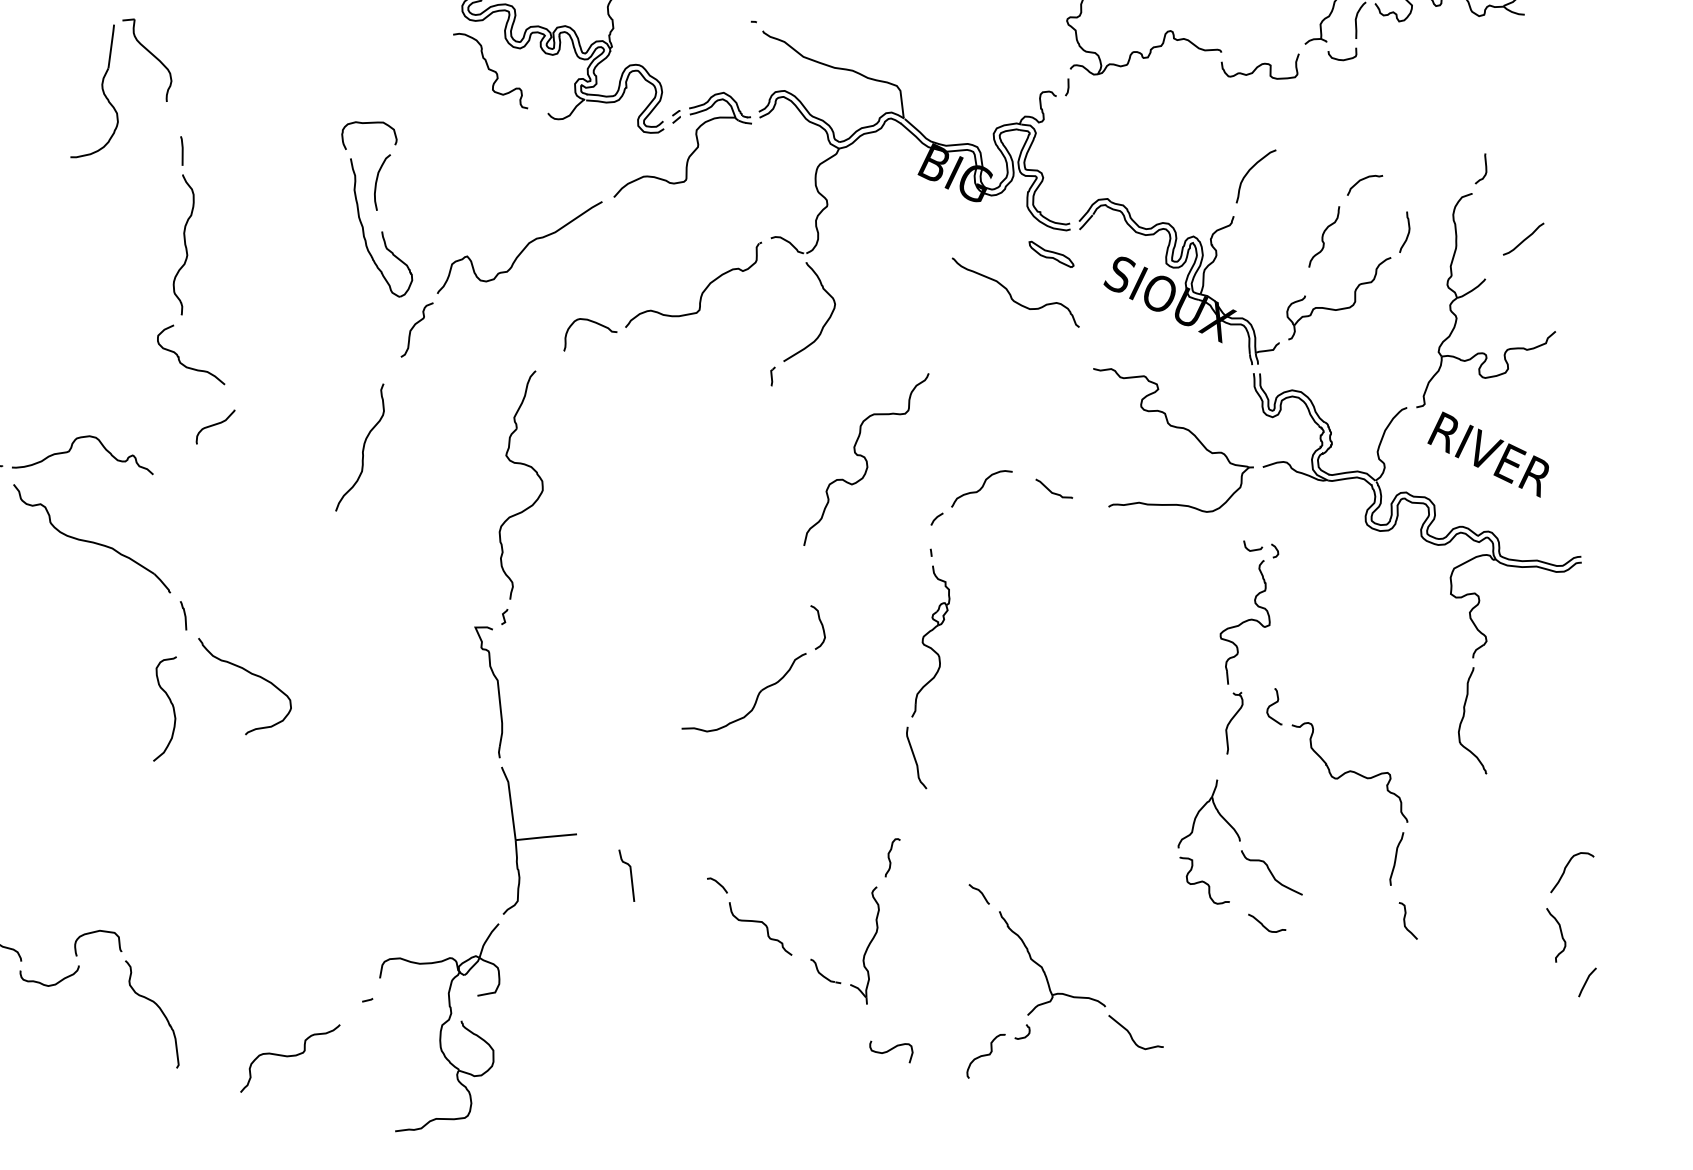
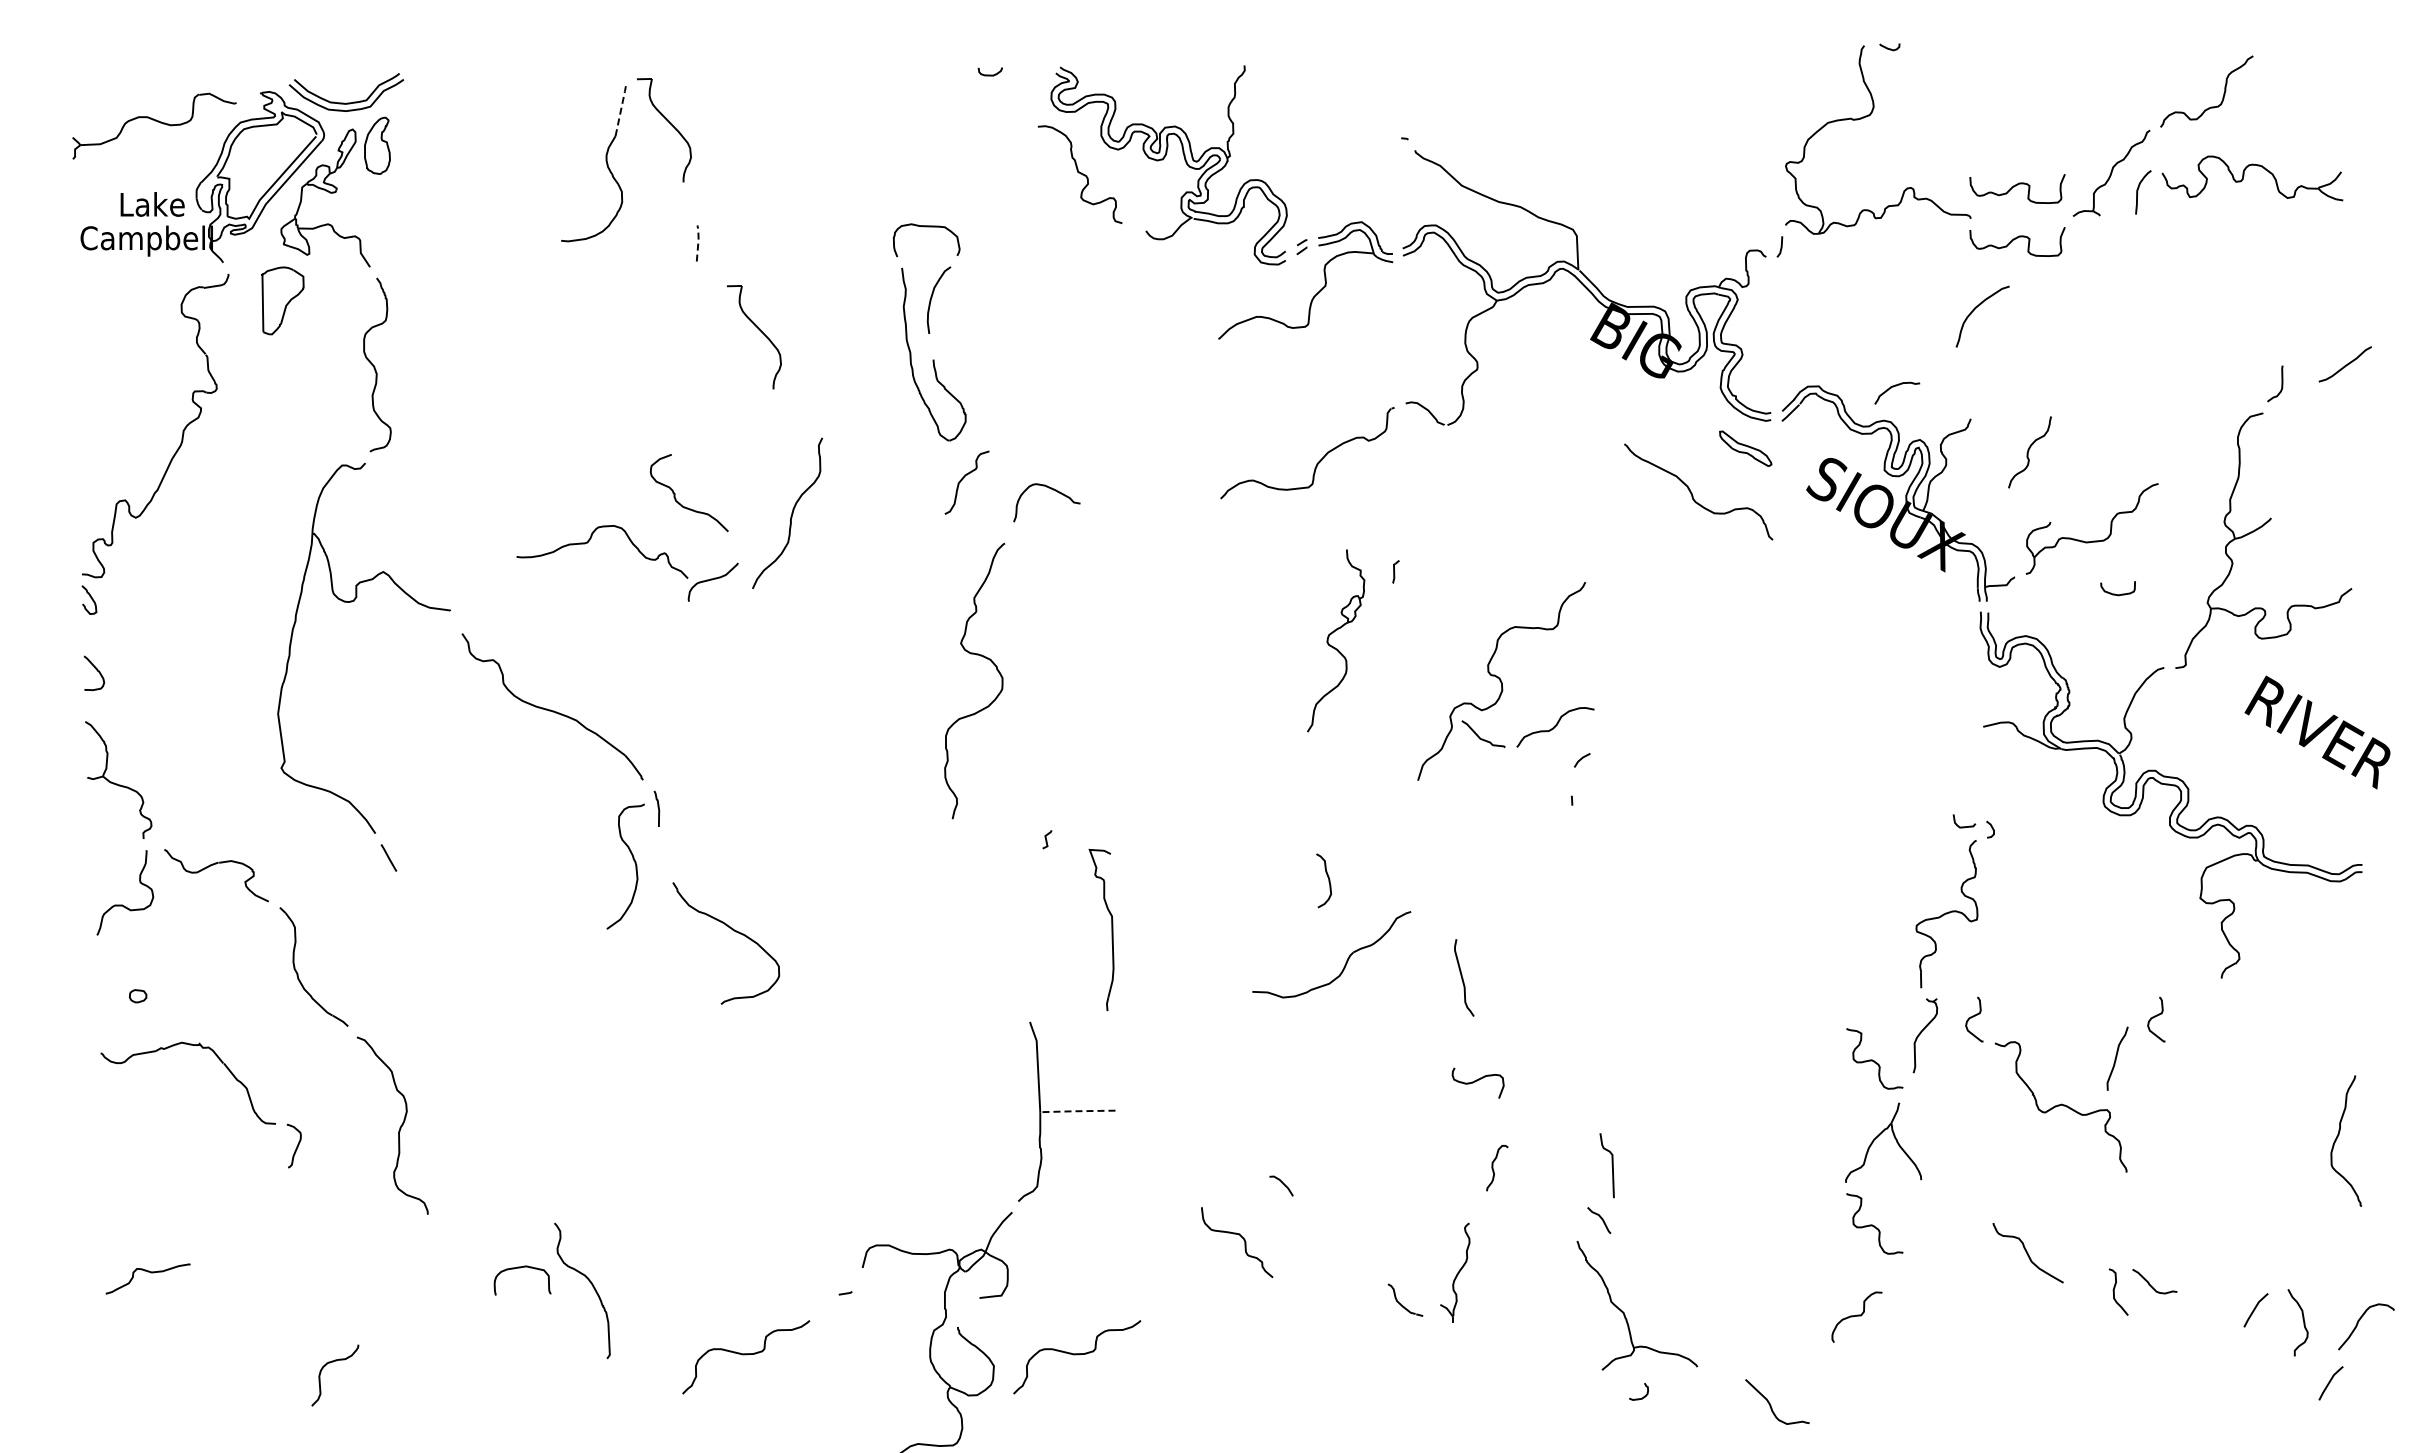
curve: (1256, 23) -> (2016, 186), added
line: (111, 46) -> (621, 109), solid -> dashed
curve: (1340, 59) -> (2115, 593), moved
line: (182, 150) -> (698, 242), solid -> dashed
curve: (1249, 171) -> (1975, 309), moved
curve: (1363, 179) -> (1896, 386), moved
part: (238, 219) -> (760, 331), added
curve: (1407, 234) -> (2180, 456), removed
curve: (1323, 236) -> (2029, 451), moved
curve: (1523, 239) -> (2345, 364), moved
curve: (184, 244) -> (692, 357), removed
curve: (522, 249) -> (1102, 394), removed
curve: (825, 322) -> (1464, 510), removed
curve: (594, 323) -> (1053, 490), moved
part: (1176, 428) -> (1881, 671), removed
curve: (362, 446) -> (791, 512), moved
curve: (71, 449) -> (590, 540), moved
text: (1488, 454) -> (2317, 732), moved
part: (536, 475) -> (996, 670), moved
curve: (981, 488) -> (1555, 727), moved
curve: (1051, 491) -> (1479, 736), moved
curve: (821, 624) -> (1327, 877), moved
part: (927, 645) -> (1332, 645), moved
curve: (252, 675) -> (735, 932), moved
part: (498, 692) -> (1111, 930), moved
curve: (1421, 694) -> (2155, 1017), added
curve: (171, 705) -> (634, 863), moved
curve: (1463, 718) -> (2338, 1137), moved
curve: (1194, 746) -> (1874, 1060), added
curve: (915, 758) -> (1463, 978), moved
line: (545, 837) -> (1076, 1111), solid -> dashed
curve: (1396, 858) -> (2116, 1058), moved
curve: (1566, 867) -> (2360, 1320), moved
curve: (1271, 873) -> (2027, 1253), moved
curve: (630, 875) -> (1611, 1165), moved
curve: (1263, 925) -> (2150, 1284), moved
curve: (765, 926) -> (1243, 1240), moved
line: (1521, 926) -> (2255, 1309), added
curve: (95, 932) -> (520, 1268), moved
part: (864, 945) -> (1454, 1272), size x0.7
part: (1042, 966) -> (1624, 1312), moved
curve: (50, 984) -> (461, 1245), removed
curve: (561, 1036) -> (1077, 1355), added
curve: (890, 1050) -> (1477, 1081), moved
curve: (985, 1055) -> (1856, 1316), moved

